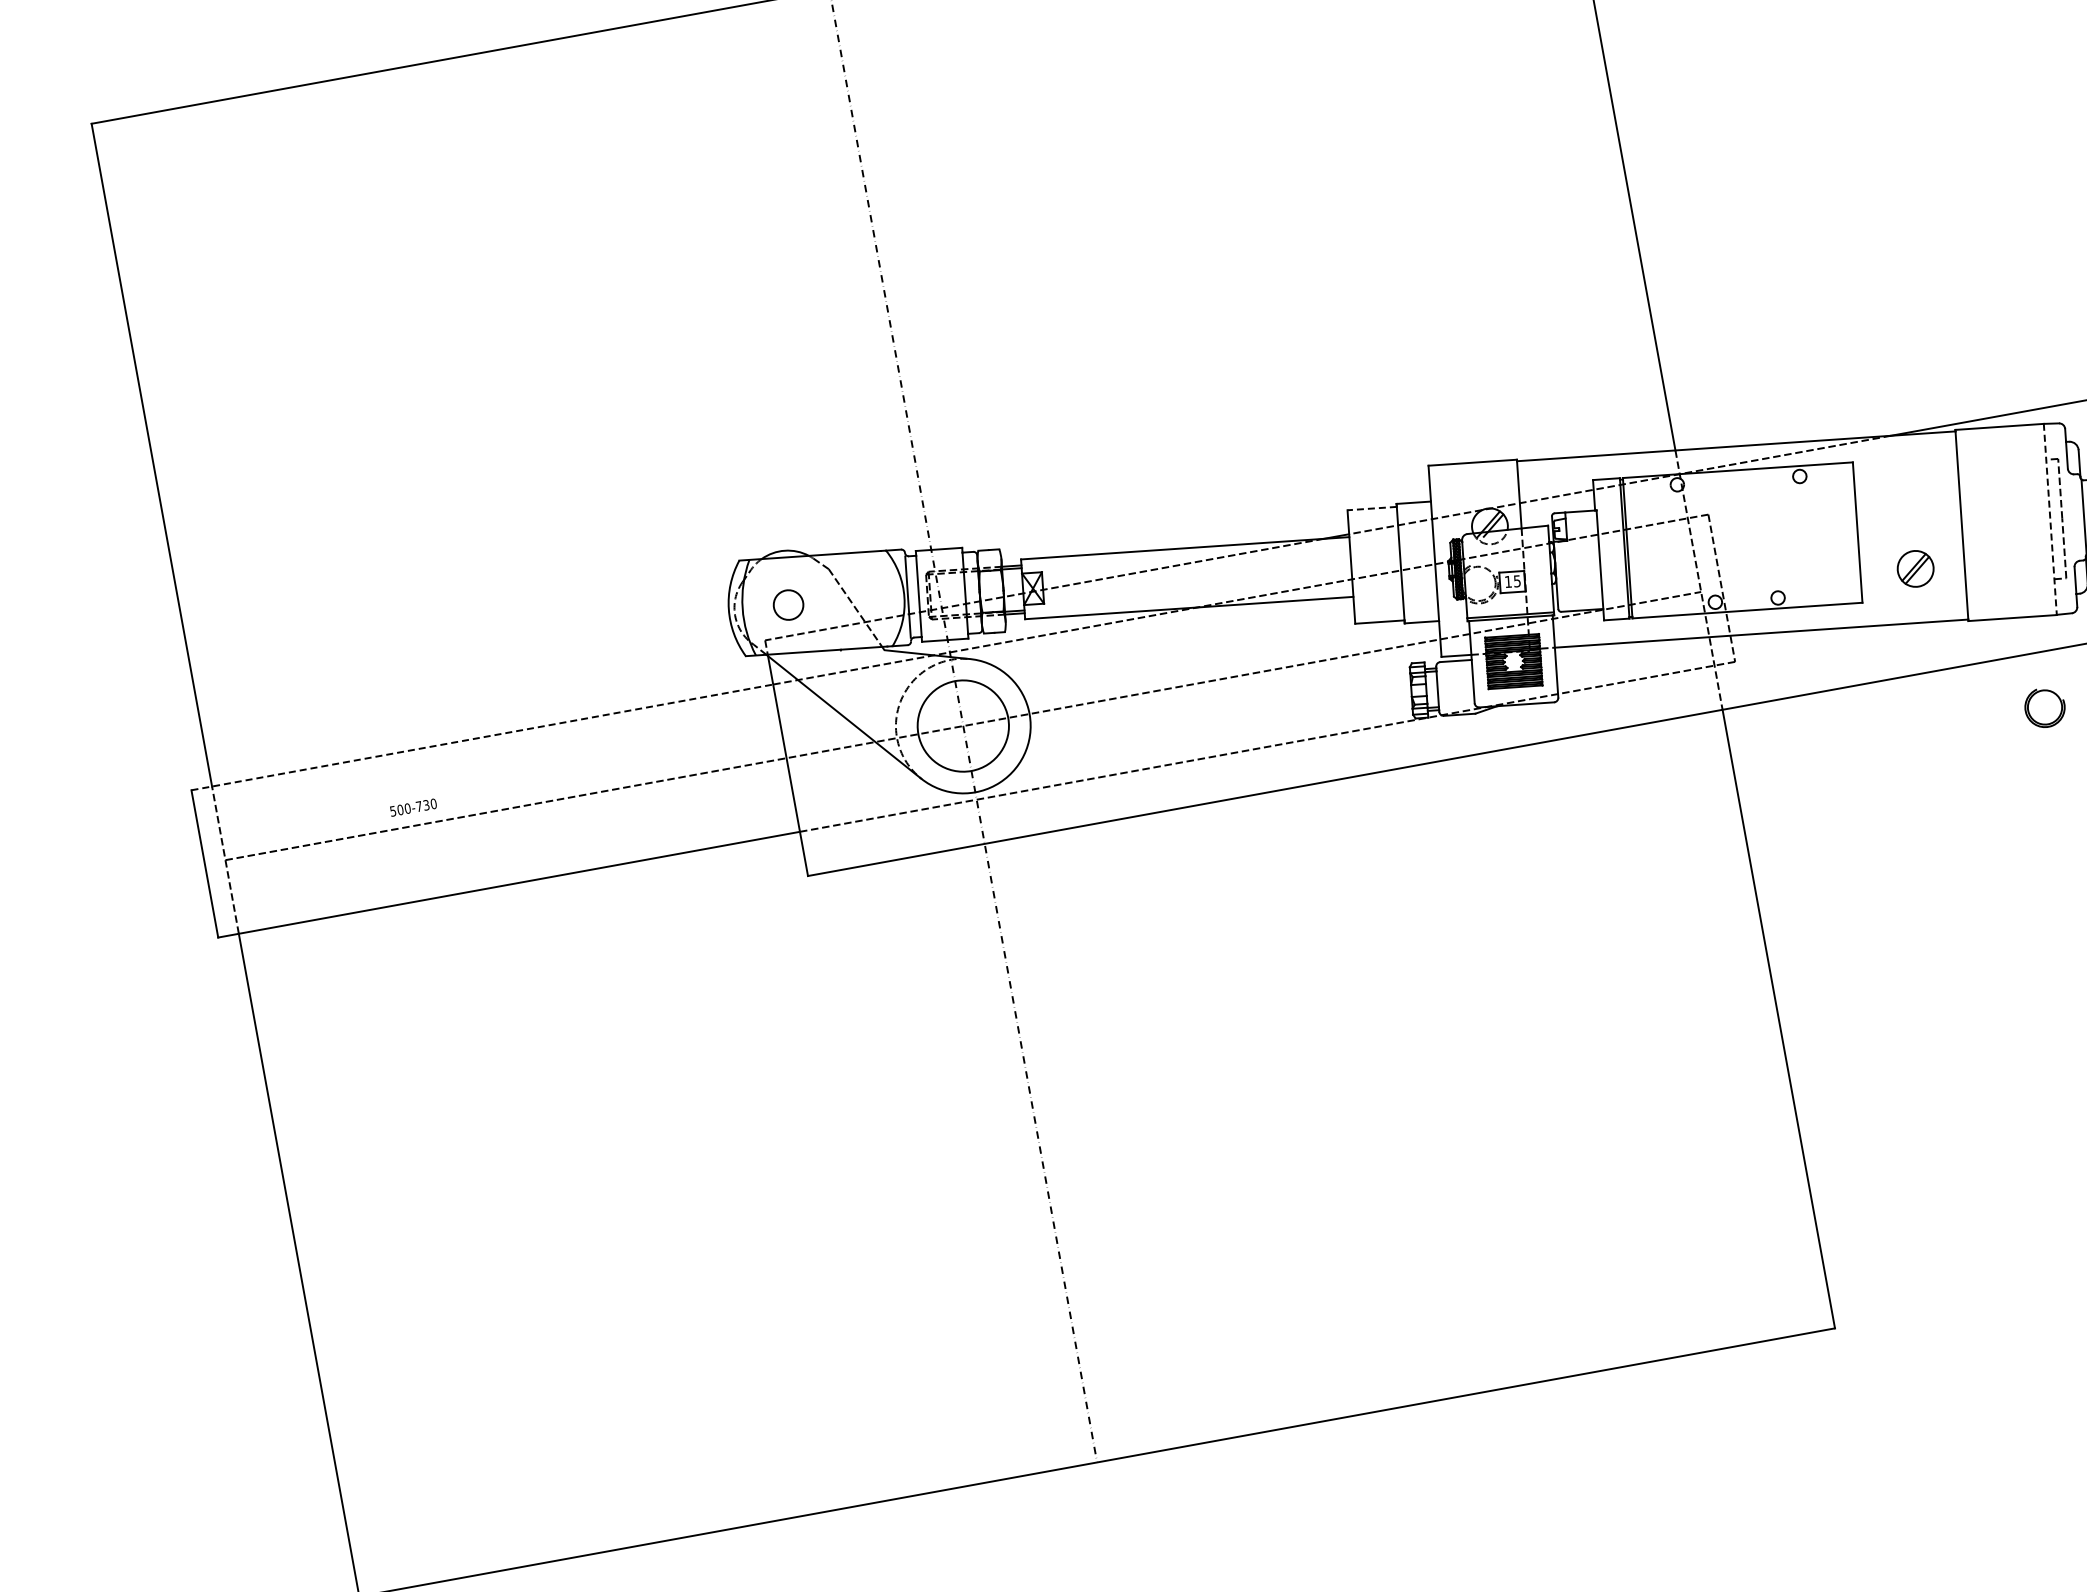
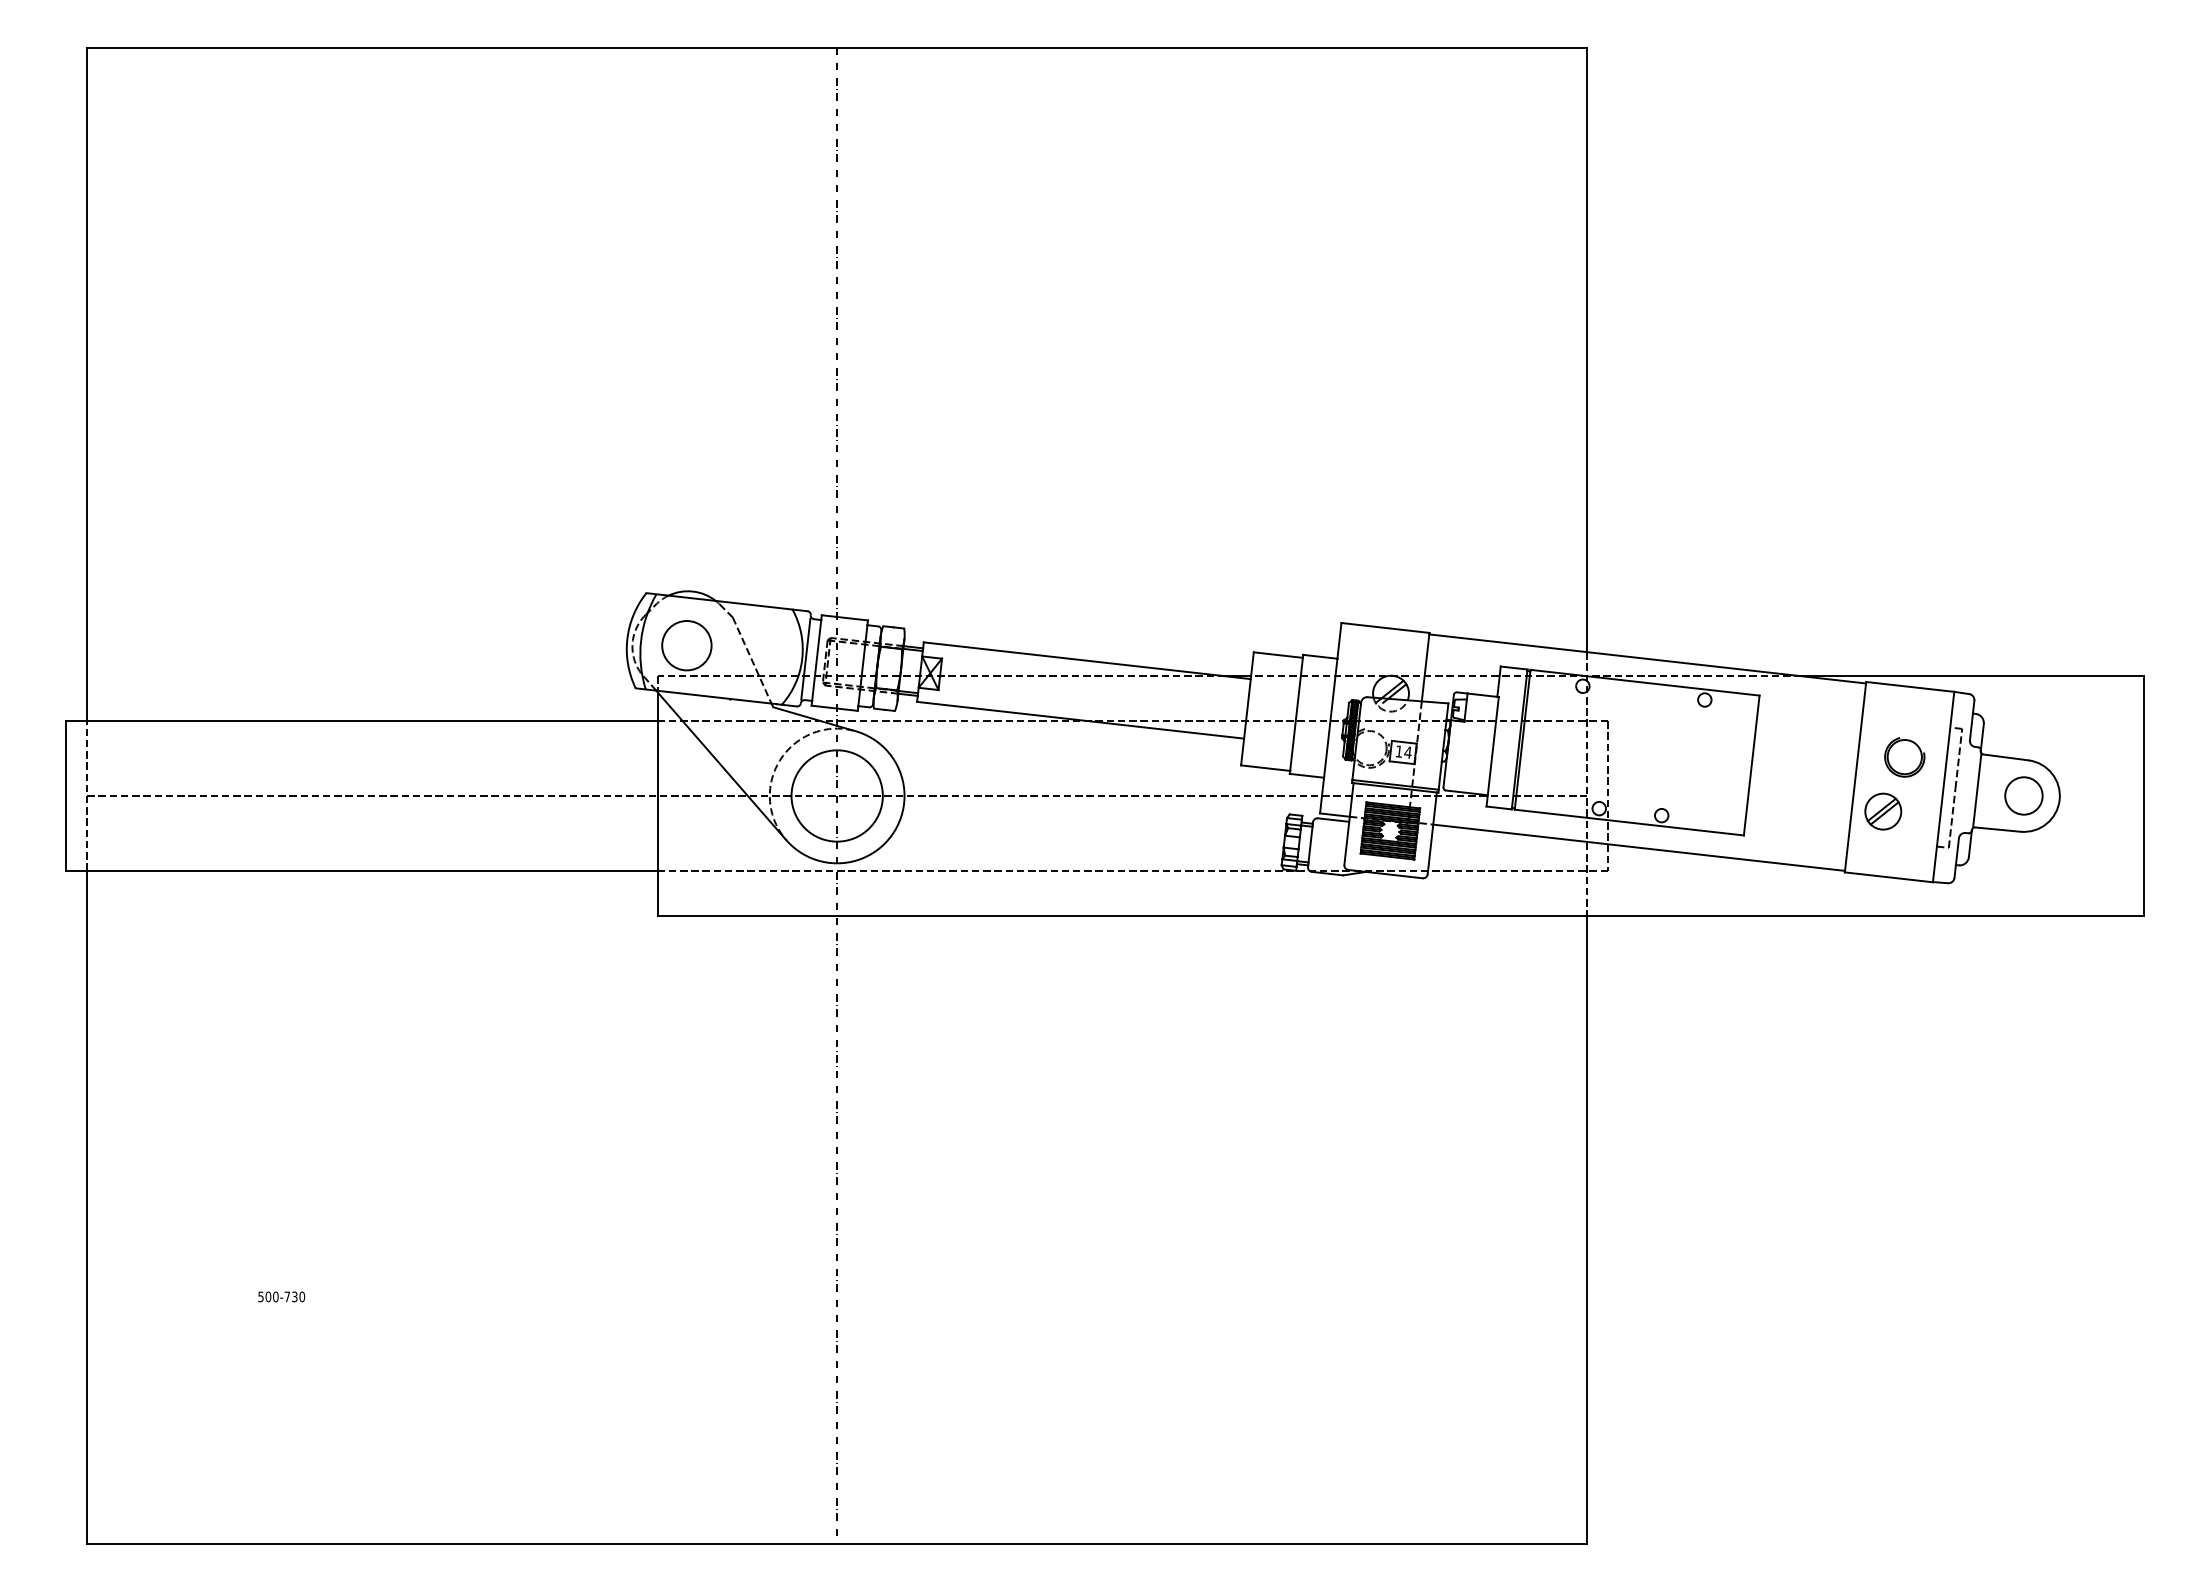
line: (1372, 508) -> (1278, 655), dashed -> solid
line: (2050, 518) -> (1943, 786), dashed -> solid
part: (1915, 568) -> (1883, 811), moved
text: (1516, 581) -> (1407, 752), 15 -> 14
circle: (788, 604) -> (686, 645), size x1.67
part: (2044, 707) -> (1904, 757), moved
line: (481, 737) -> (361, 721), dashed -> solid
text: (413, 807) -> (281, 1296), moved

